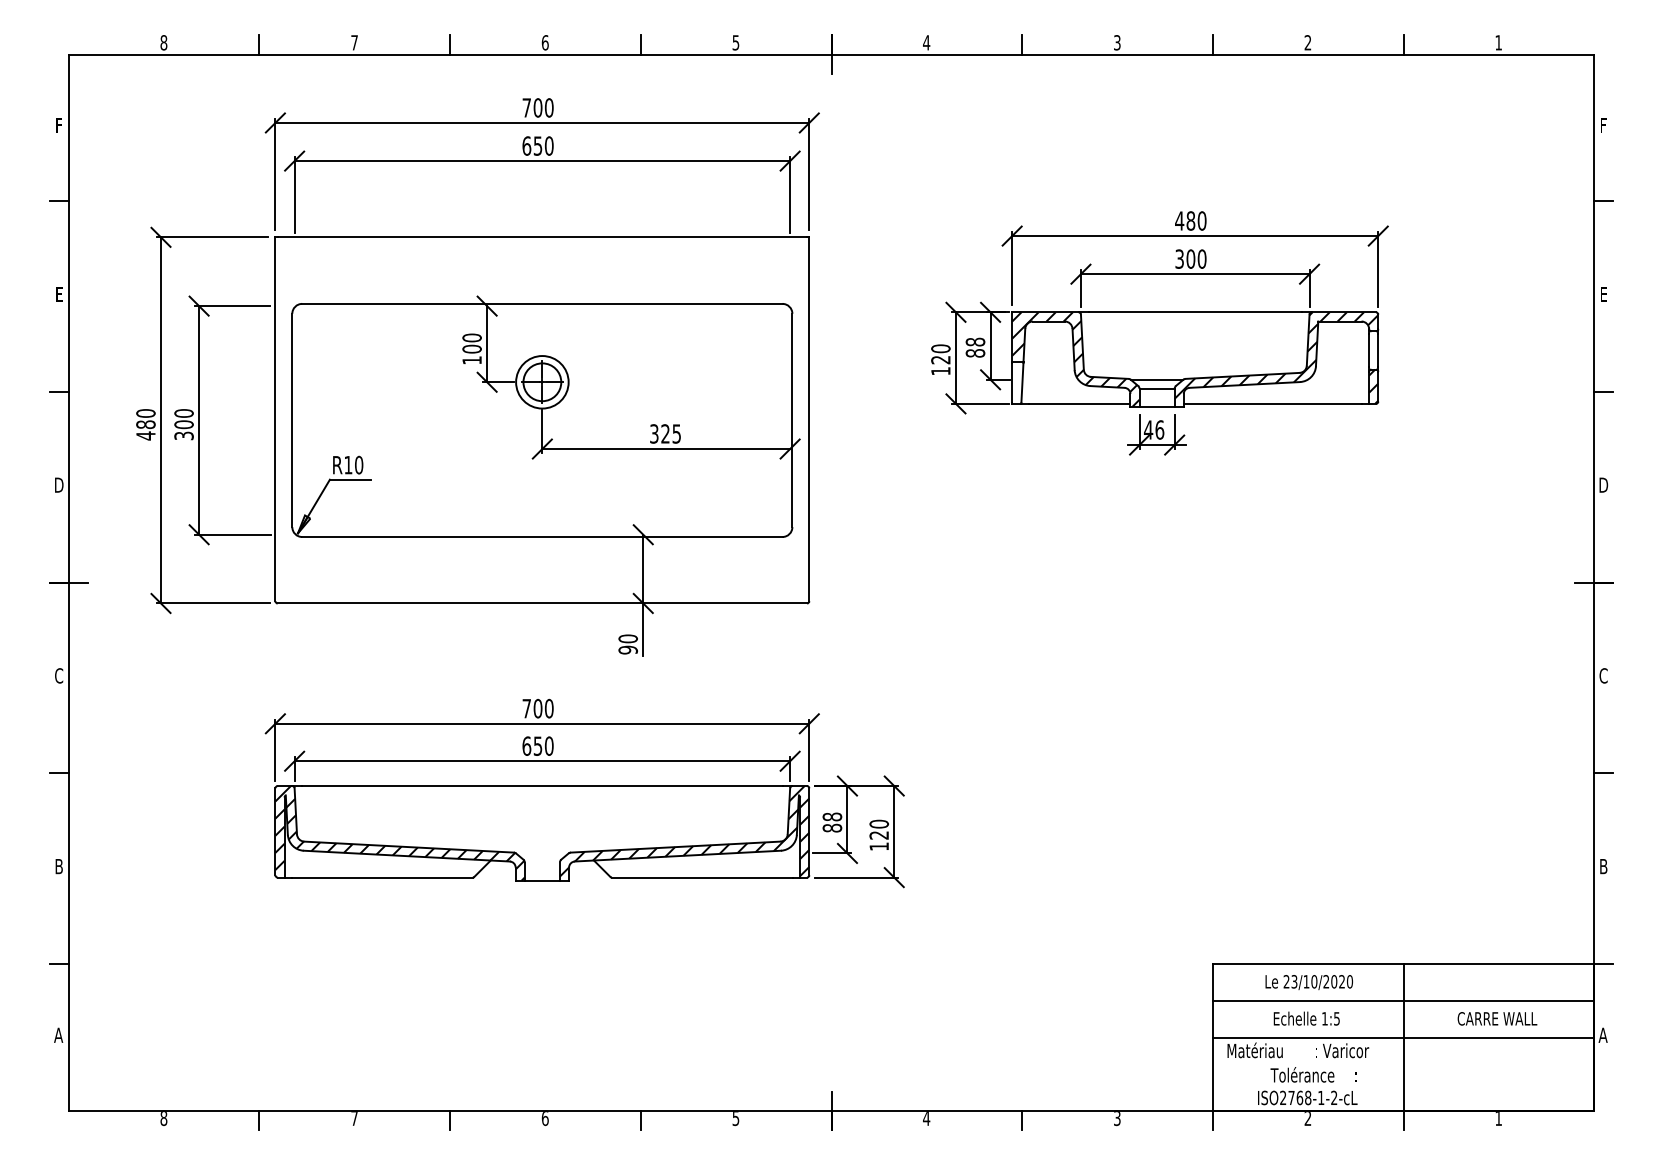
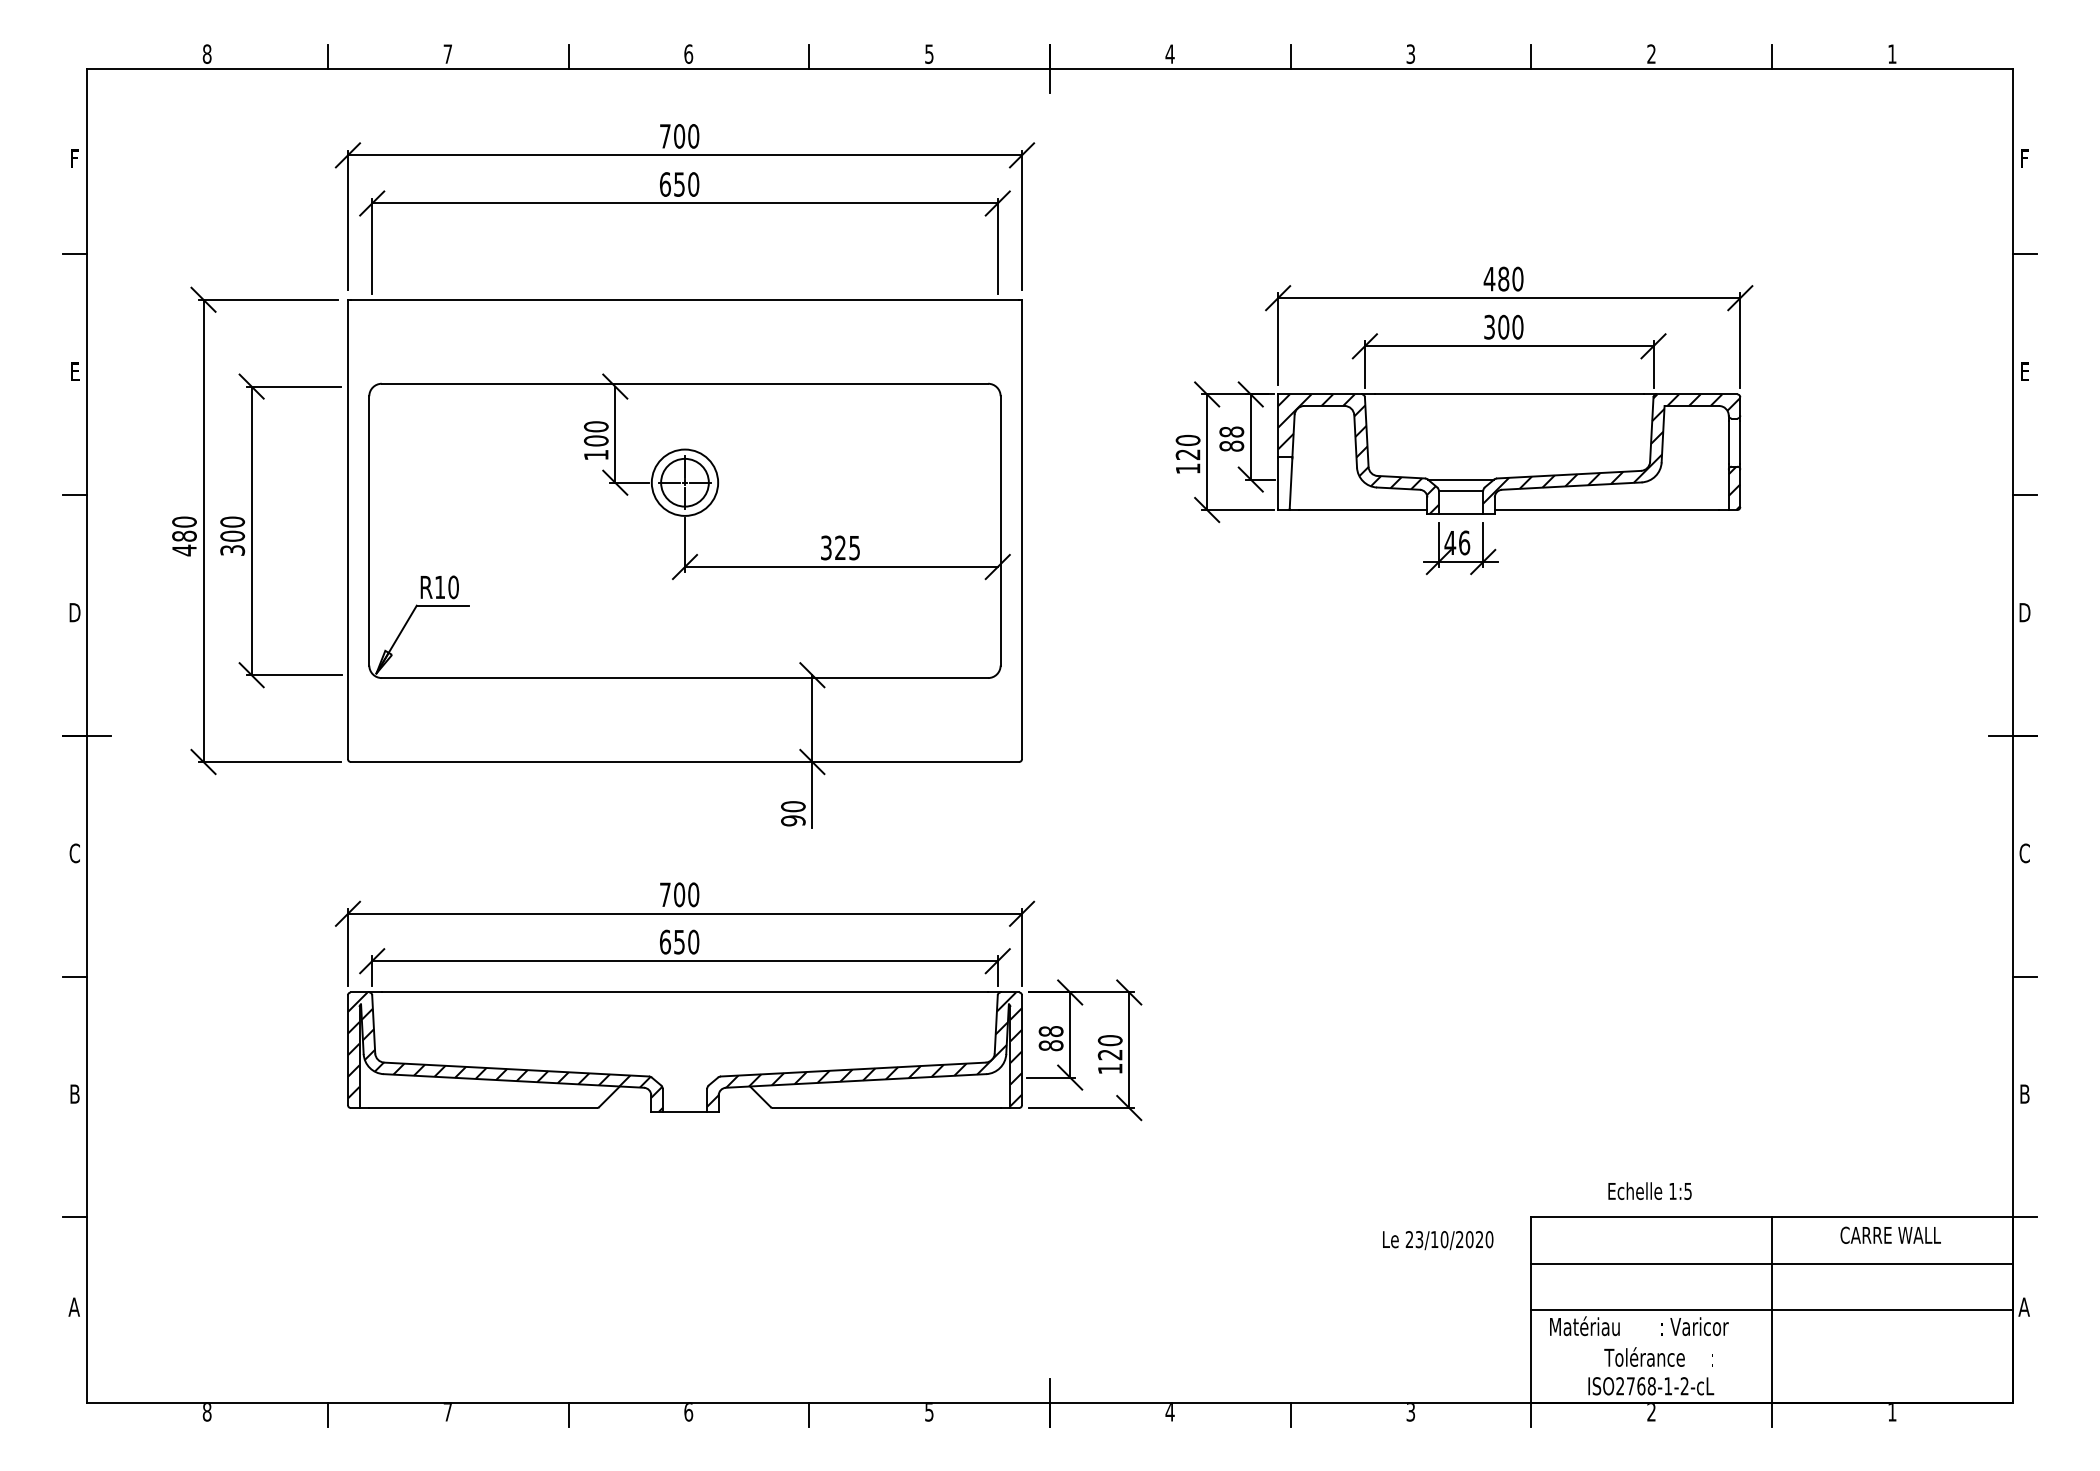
text: (1309, 982) -> (1438, 1240), moved
text: (1306, 1018) -> (1649, 1190), moved
text: (1497, 1018) -> (1890, 1234), moved

